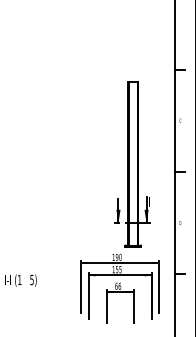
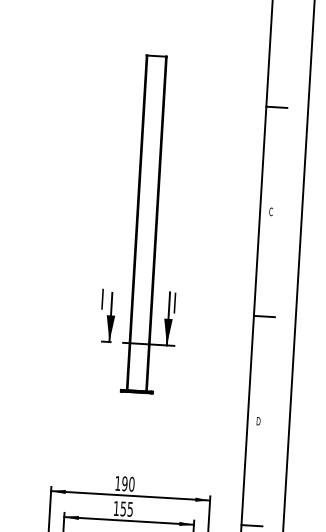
part: (132, 164) -> (145, 224), moved

